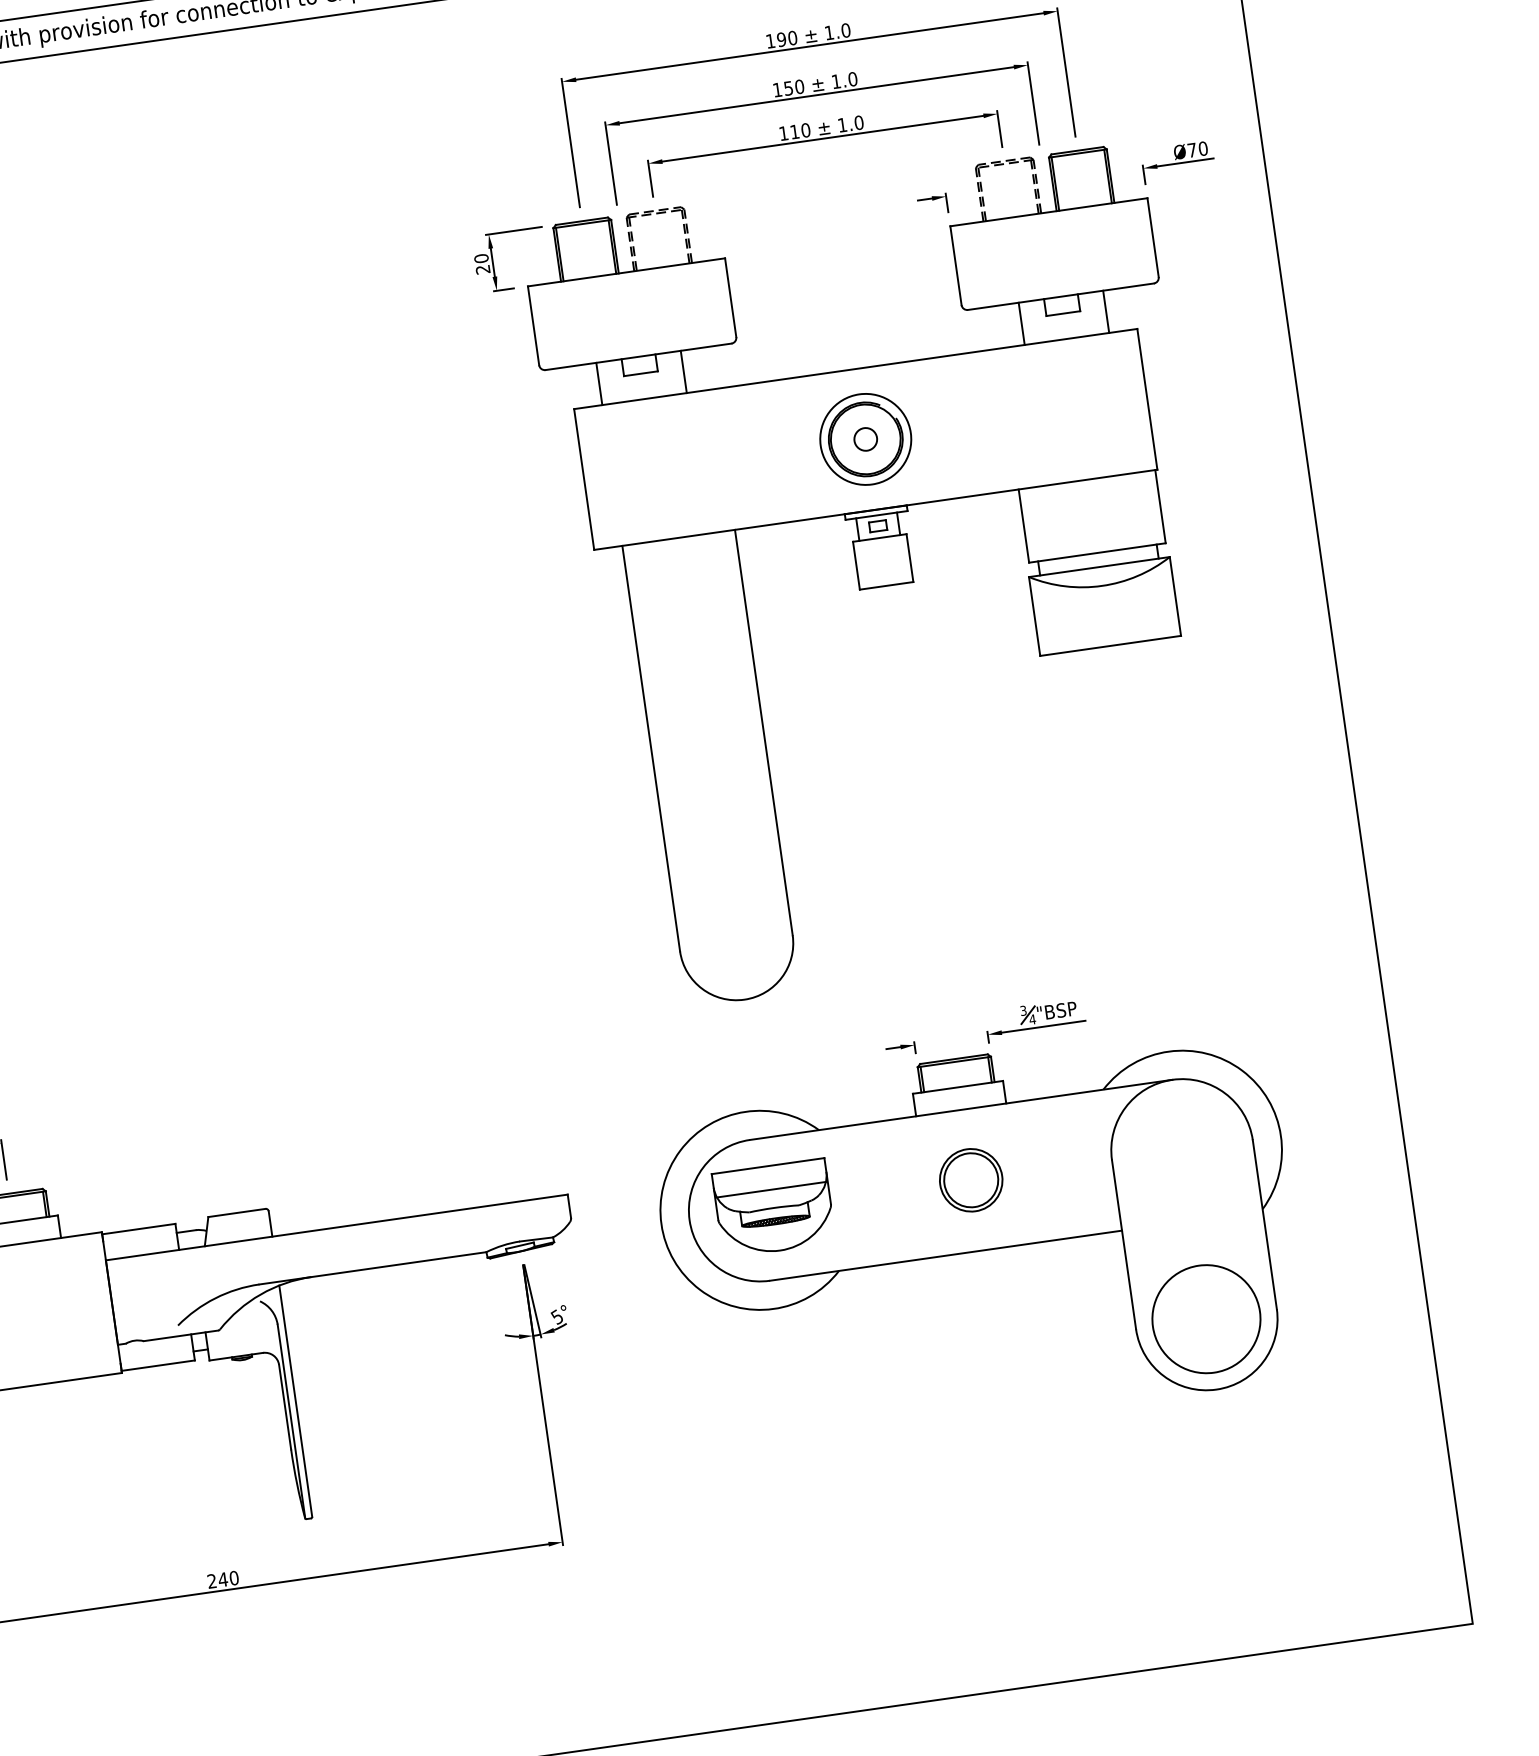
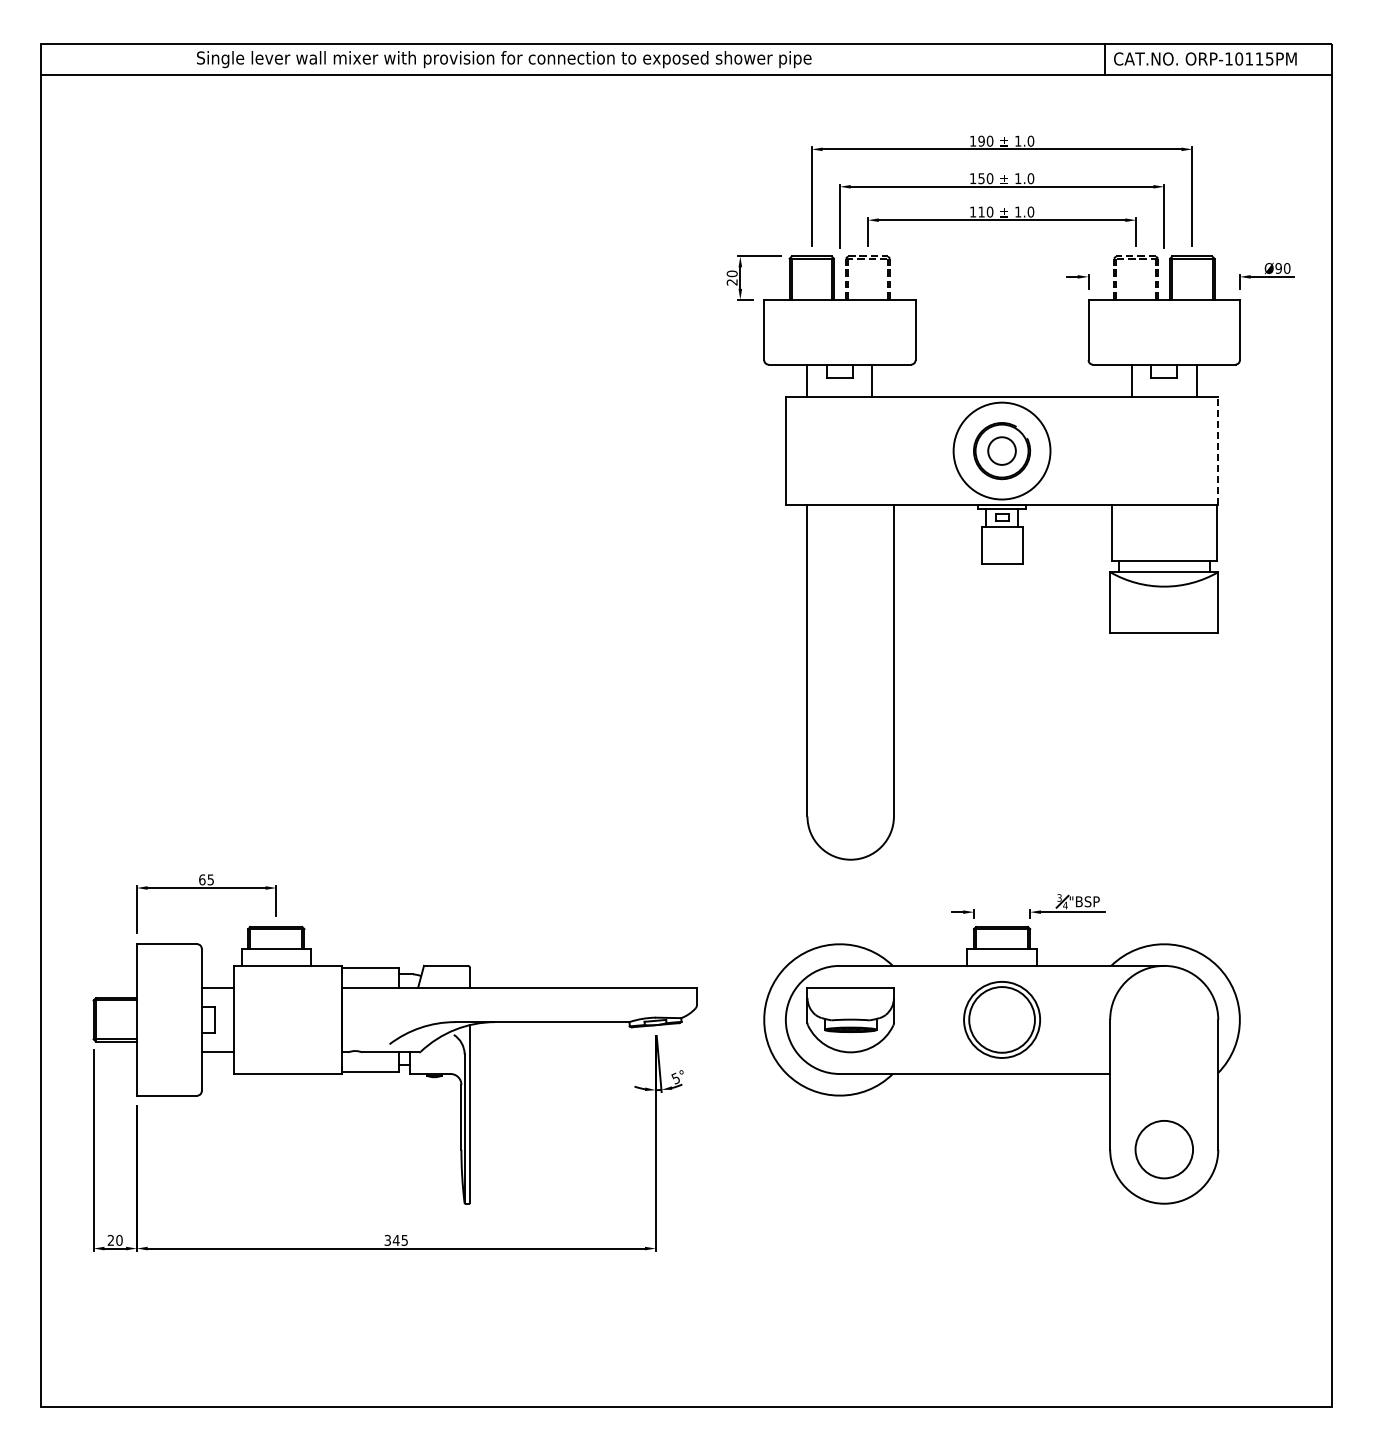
text: (1191, 149) -> (1278, 267), Ø70 -> Ø90
line: (1147, 398) -> (1218, 450), solid -> dashed
circle: (864, 438) -> (1001, 450), size x1.4
circle: (864, 438) -> (1001, 450), size x1.6
part: (970, 1179) -> (1001, 1019), size x1.6
line: (771, 1189) -> (850, 1005), removed
circle: (1206, 1318) -> (1164, 1149), size x0.7
text: (223, 1578) -> (396, 1239), 240 -> 345

